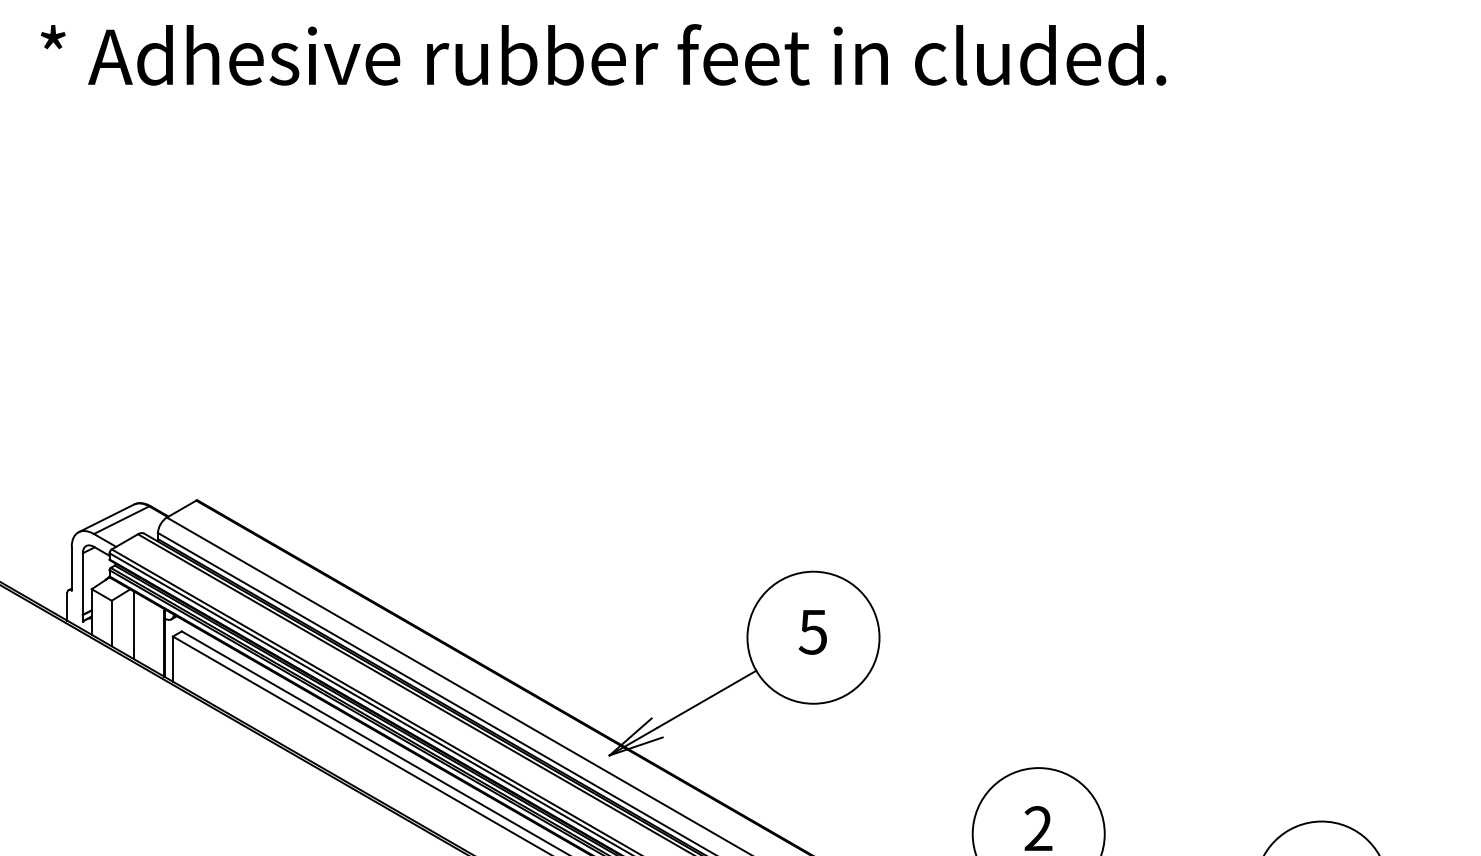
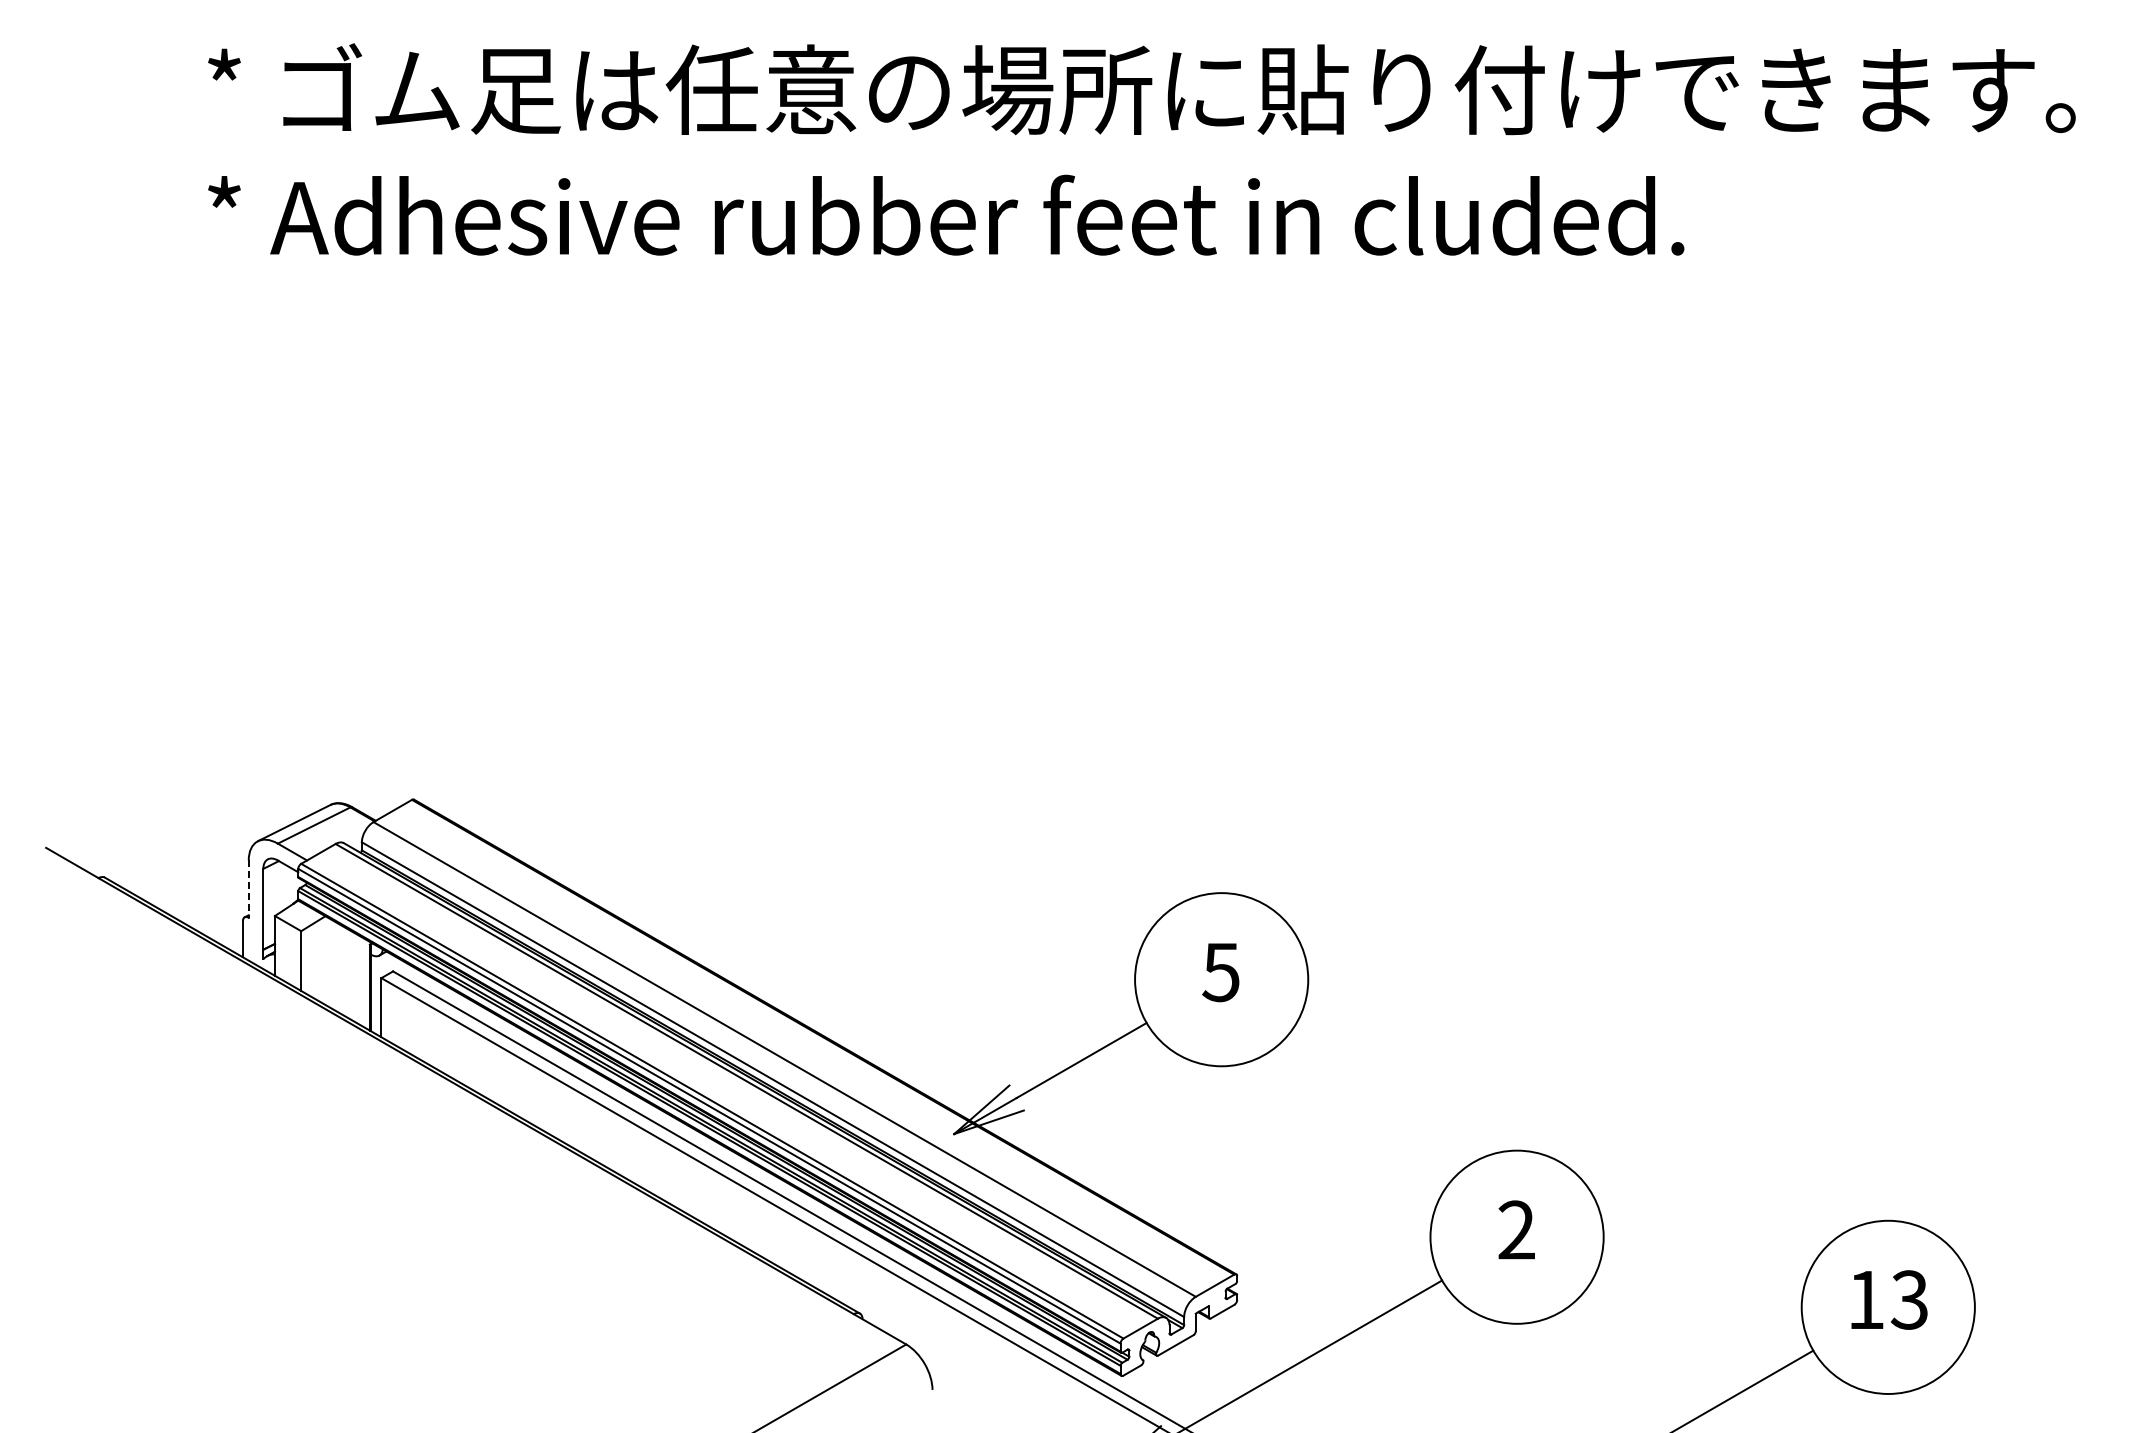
line: (71, 568) -> (248, 889), solid -> dashed
line: (134, 625) -> (330, 963), removed

